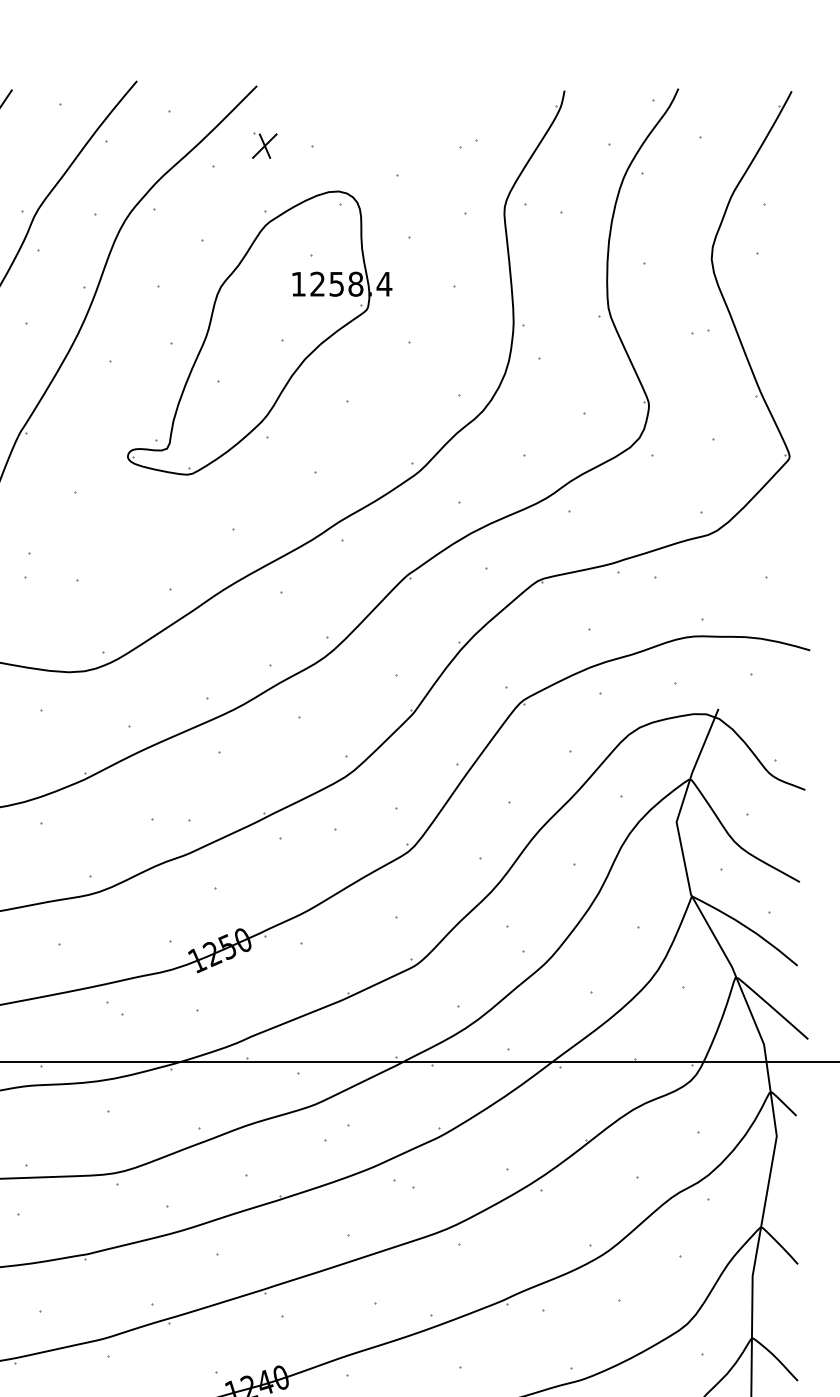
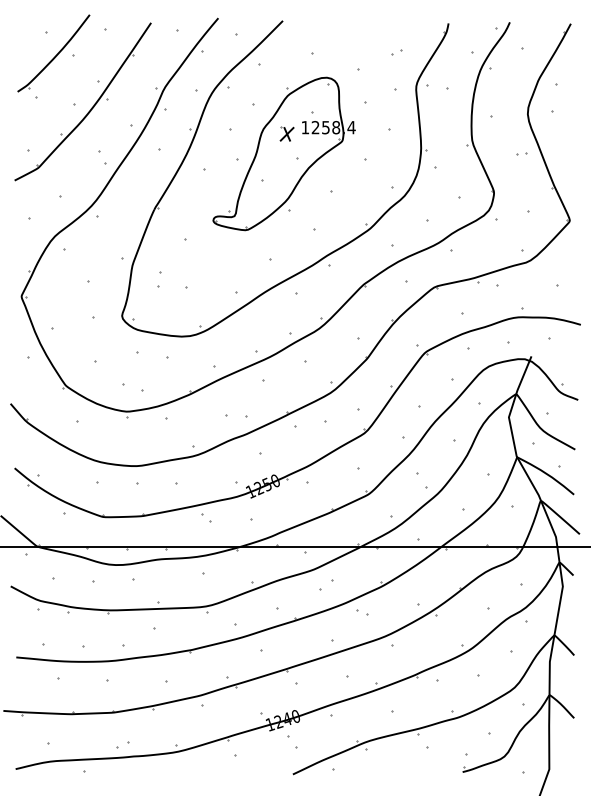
part: (263, 144) -> (286, 133), moved

